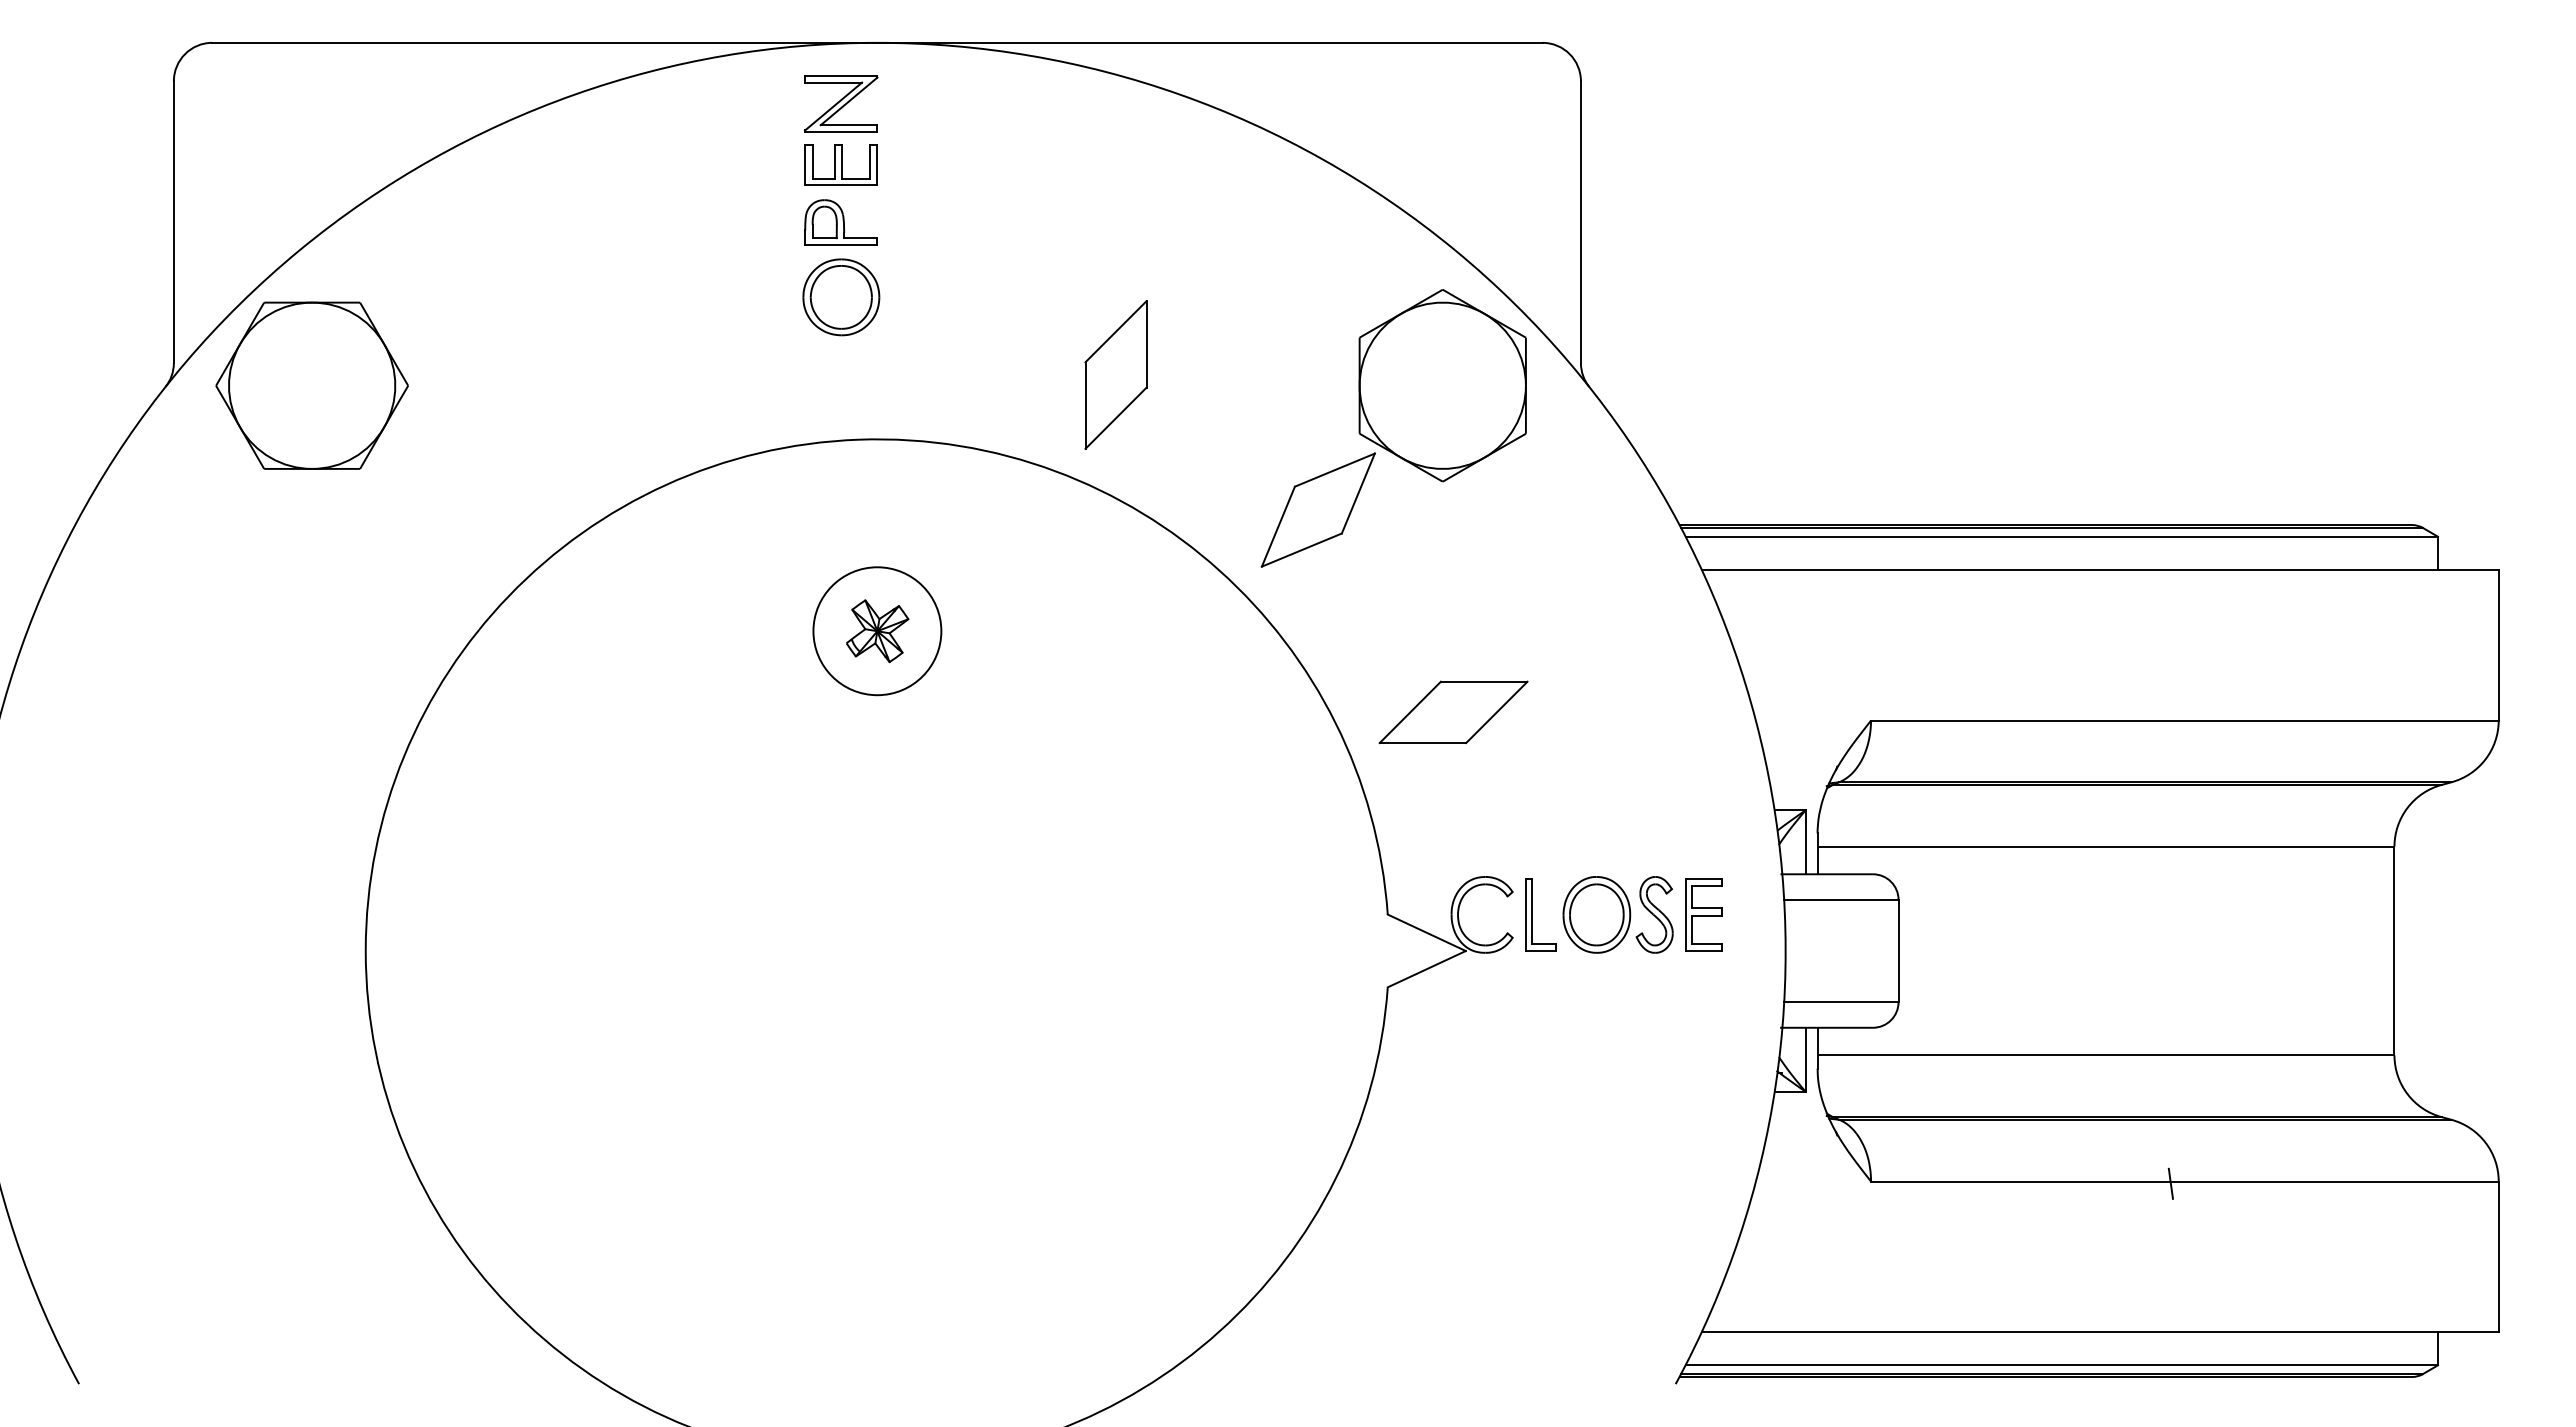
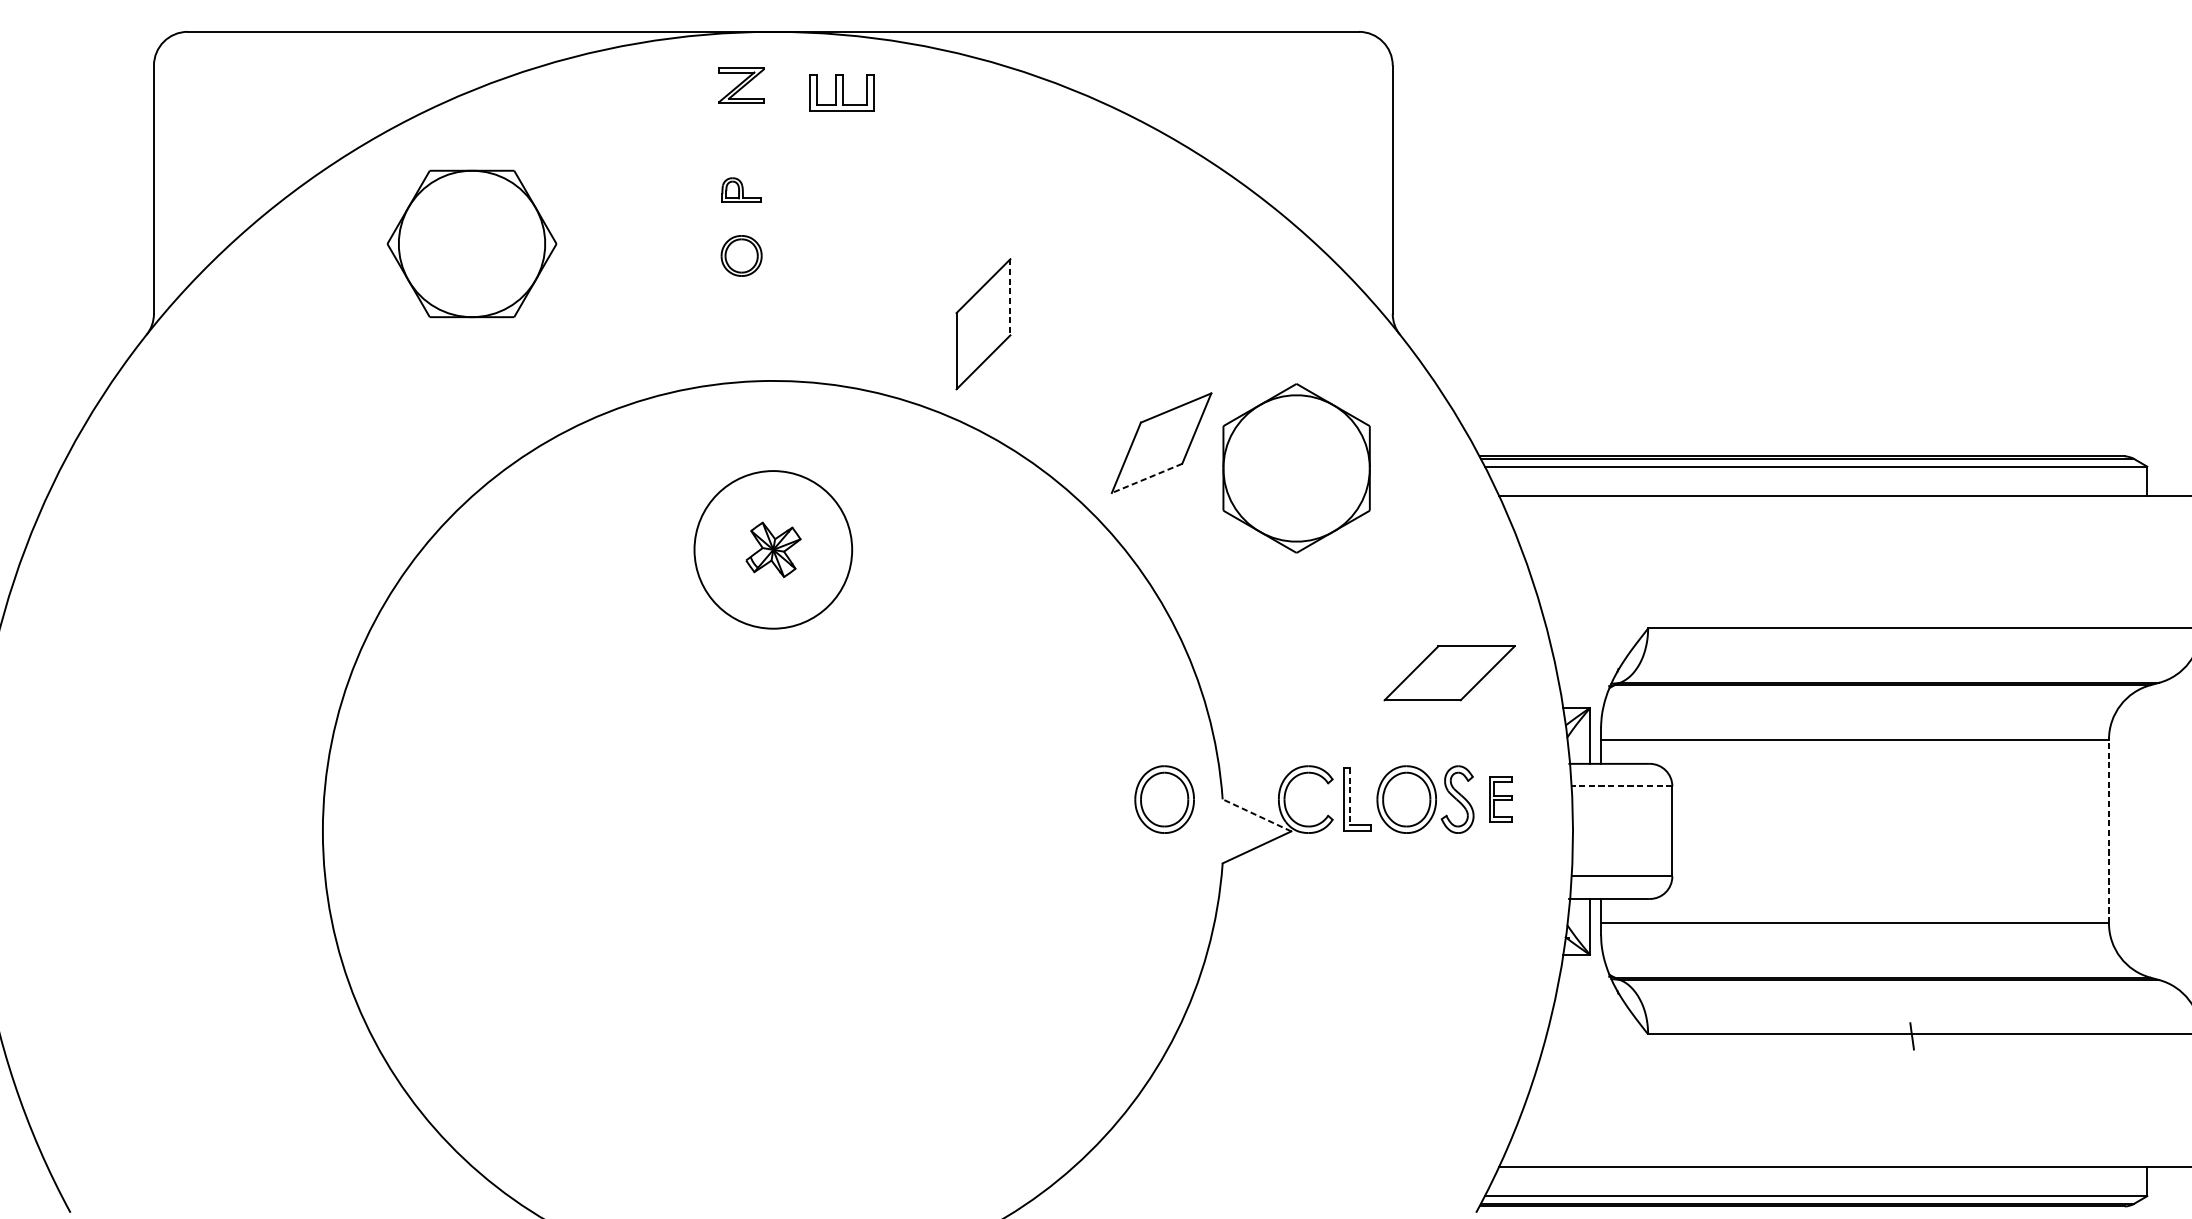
part: (841, 103) -> (741, 85), size x0.7
part: (840, 164) -> (841, 92), moved
part: (840, 222) -> (740, 190), size x0.6
part: (841, 297) -> (741, 256), size x0.6
line: (1146, 344) -> (1010, 297), solid -> dashed
part: (311, 385) -> (471, 243), moved
part: (1442, 385) -> (1296, 468), moved
line: (1301, 550) -> (1146, 478), solid -> dashed
circle: (877, 631) -> (773, 550), size x1.4
part: (1453, 712) -> (1449, 673), moved
line: (1840, 899) -> (1621, 786), solid -> dashed
line: (1532, 911) -> (1350, 796), solid -> dashed
part: (1321, 914) -> (1164, 799), added
part: (1703, 914) -> (1500, 799), size x0.7
line: (1426, 932) -> (1256, 815), solid -> dashed
line: (2394, 950) -> (2108, 830), solid -> dashed

